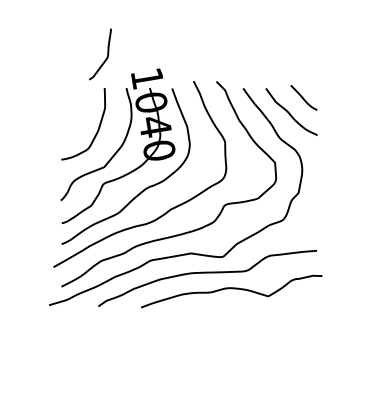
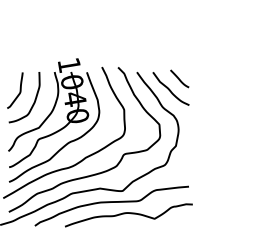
curve: (105, 58) -> (18, 93), moved

